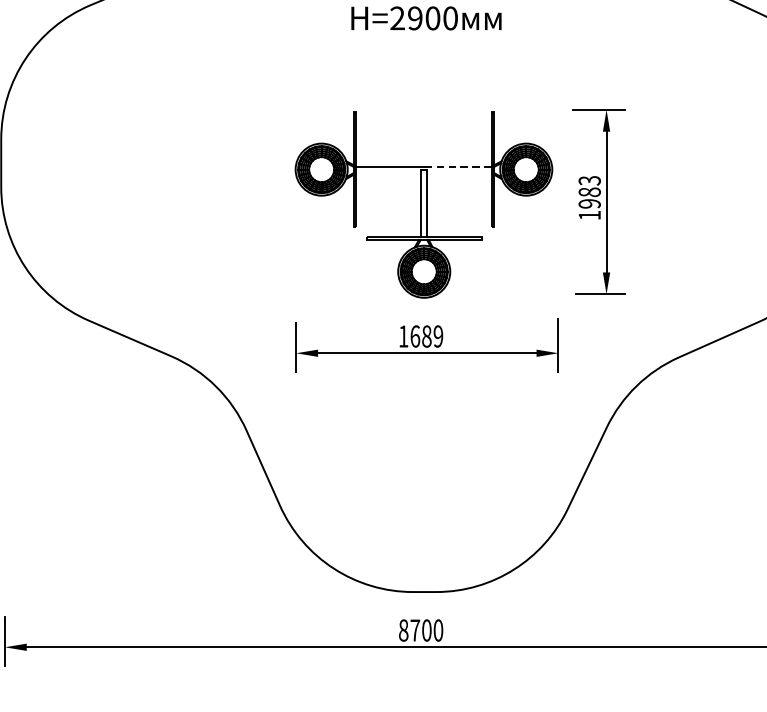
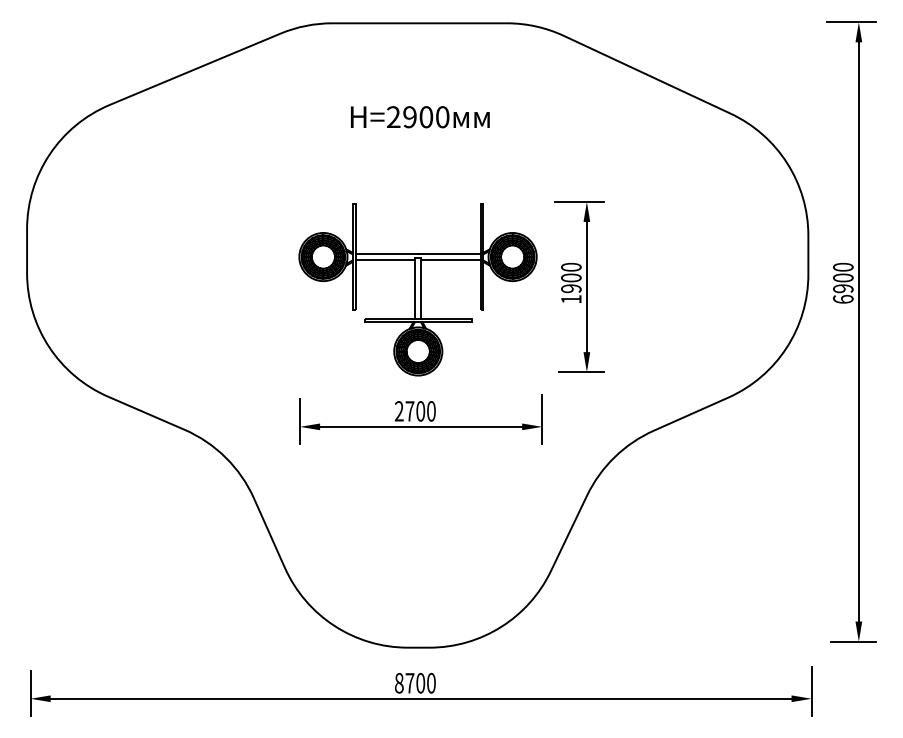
line: (457, 166) -> (449, 254), dashed -> solid
line: (387, 173) -> (384, 260), added
line: (459, 173) -> (450, 260), added
text: (589, 186) -> (571, 272), 1983 -> 1900
text: (420, 336) -> (414, 411), 1689 -> 2700

